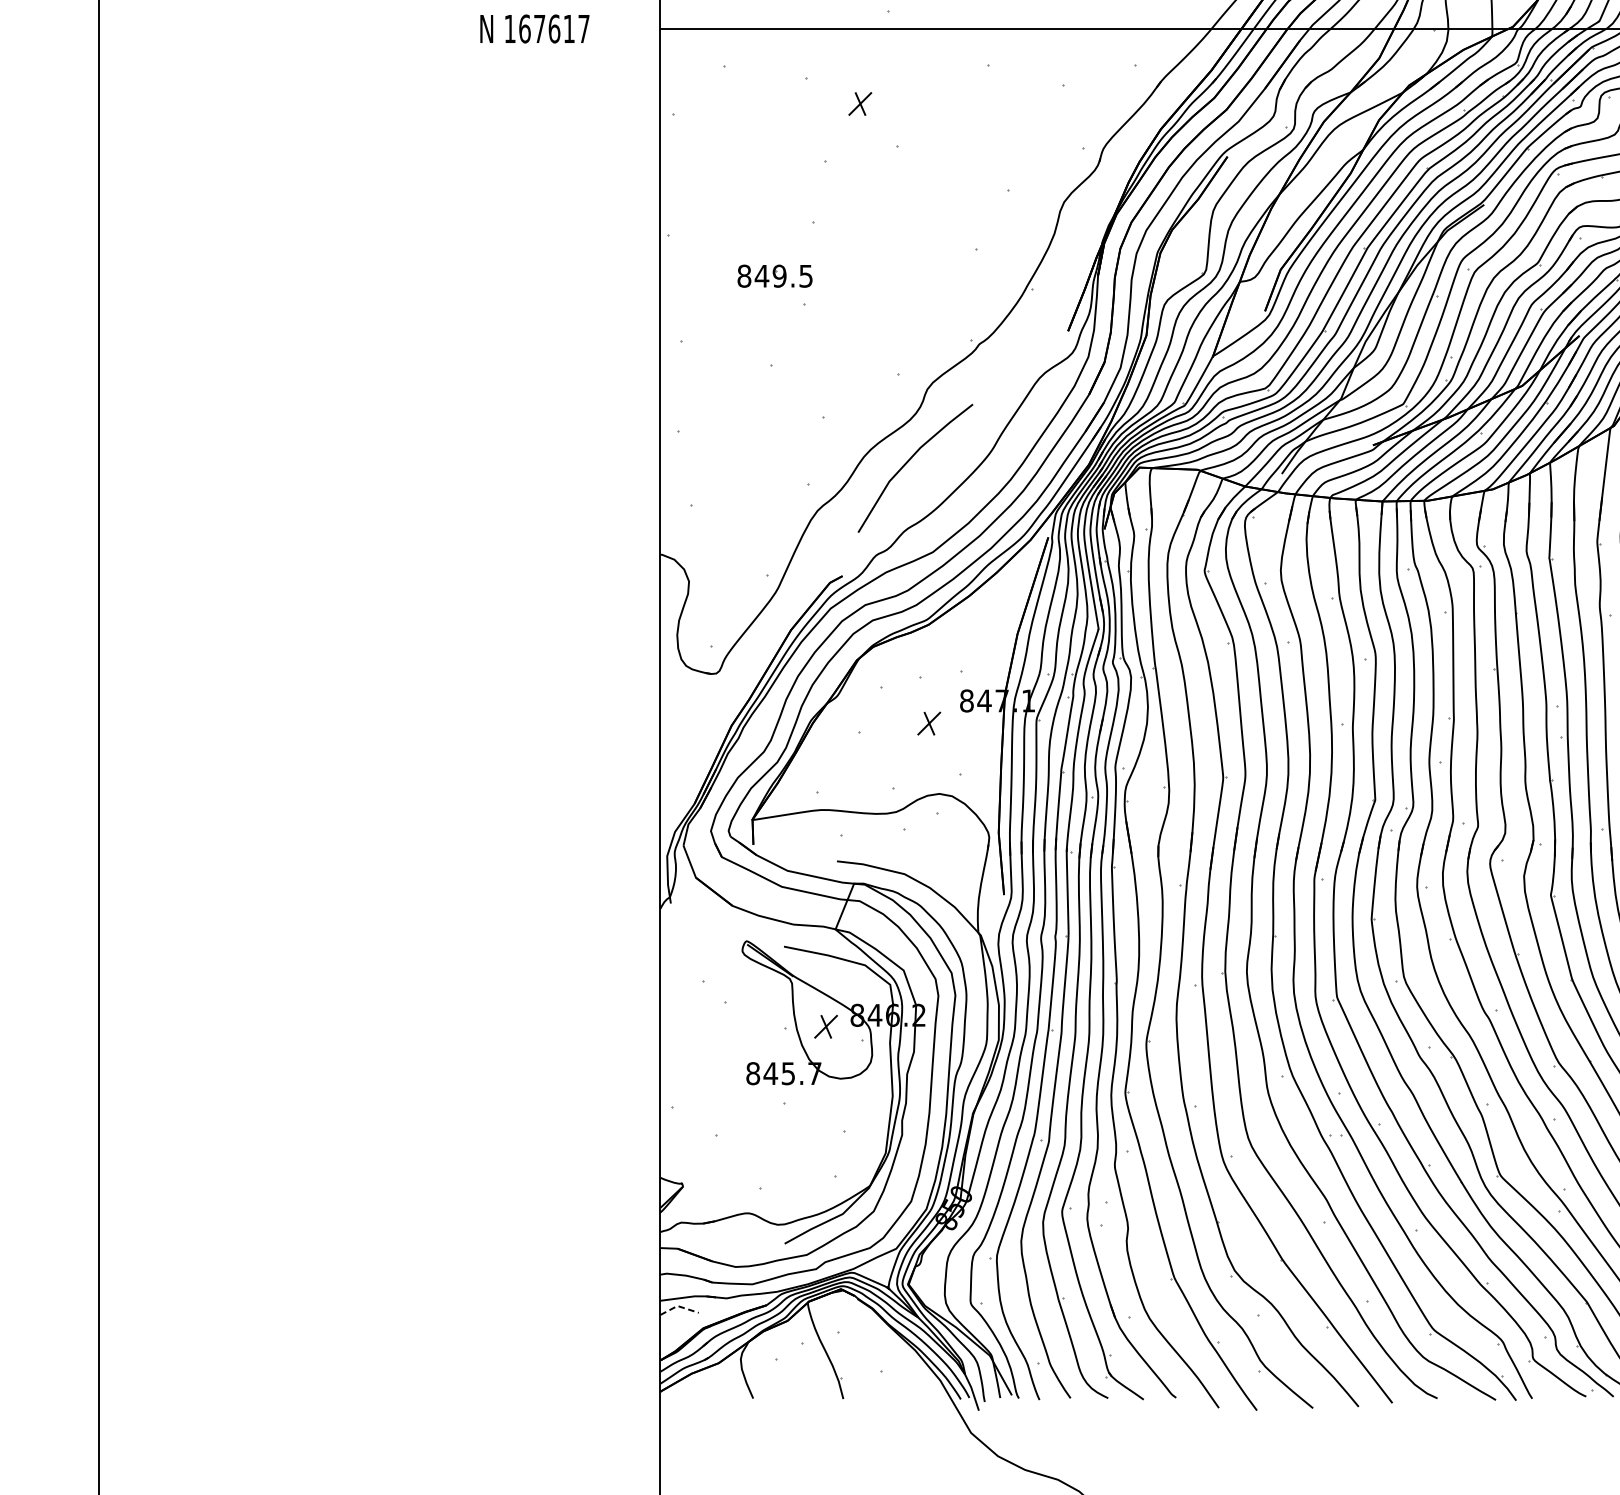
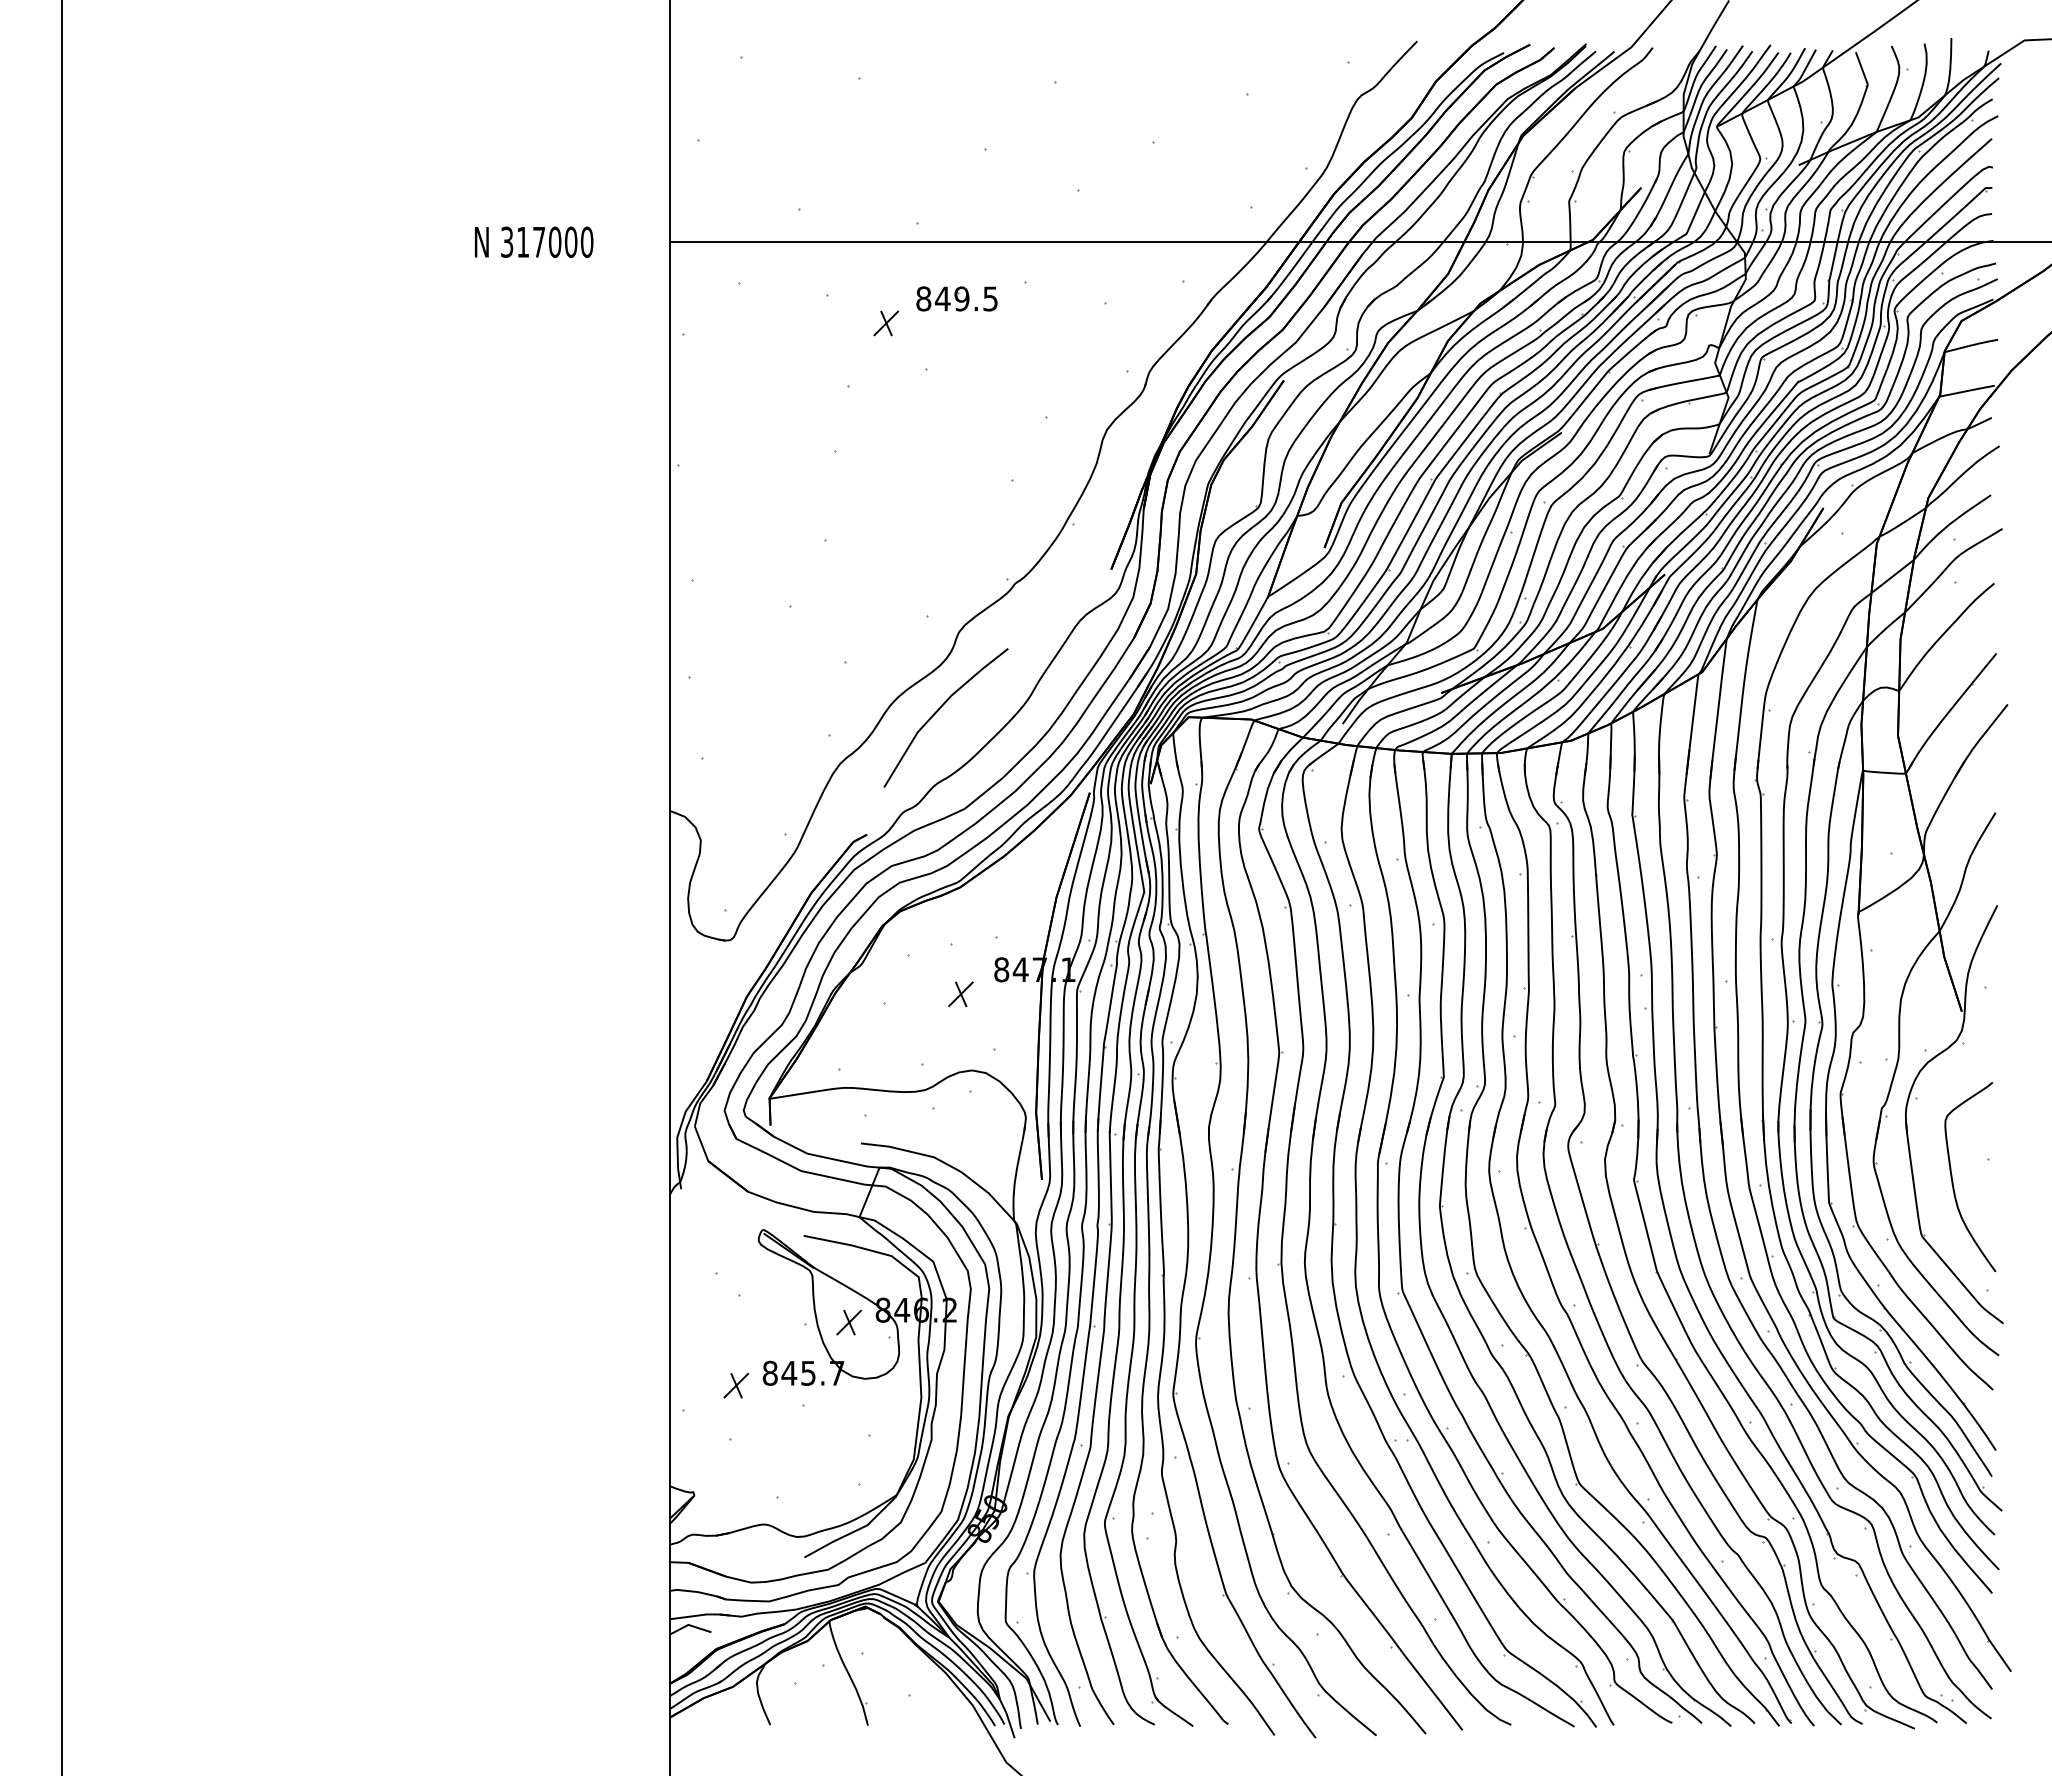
text: (547, 28) -> (547, 241), 167617 -> 317000
part: (774, 275) -> (956, 298), moved
part: (721, 1084) -> (736, 1385), added
line: (679, 1306) -> (690, 1625), dashed -> solid

